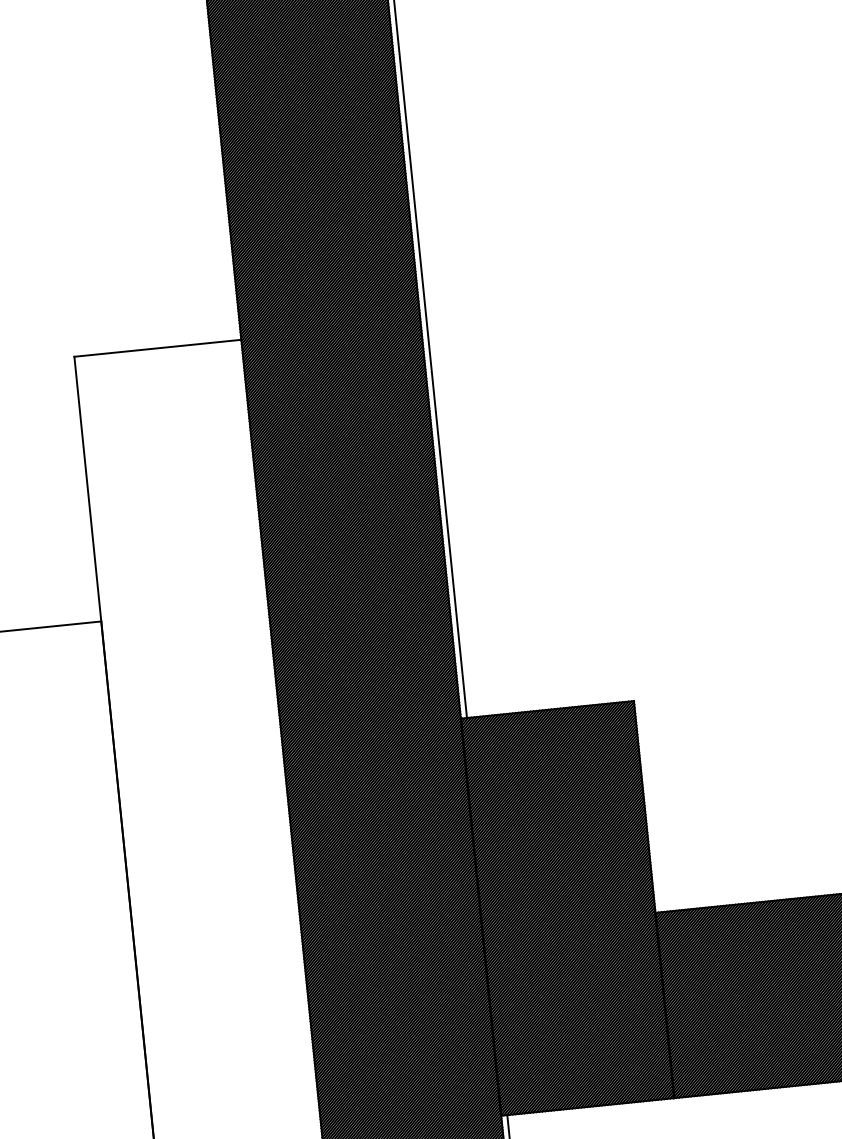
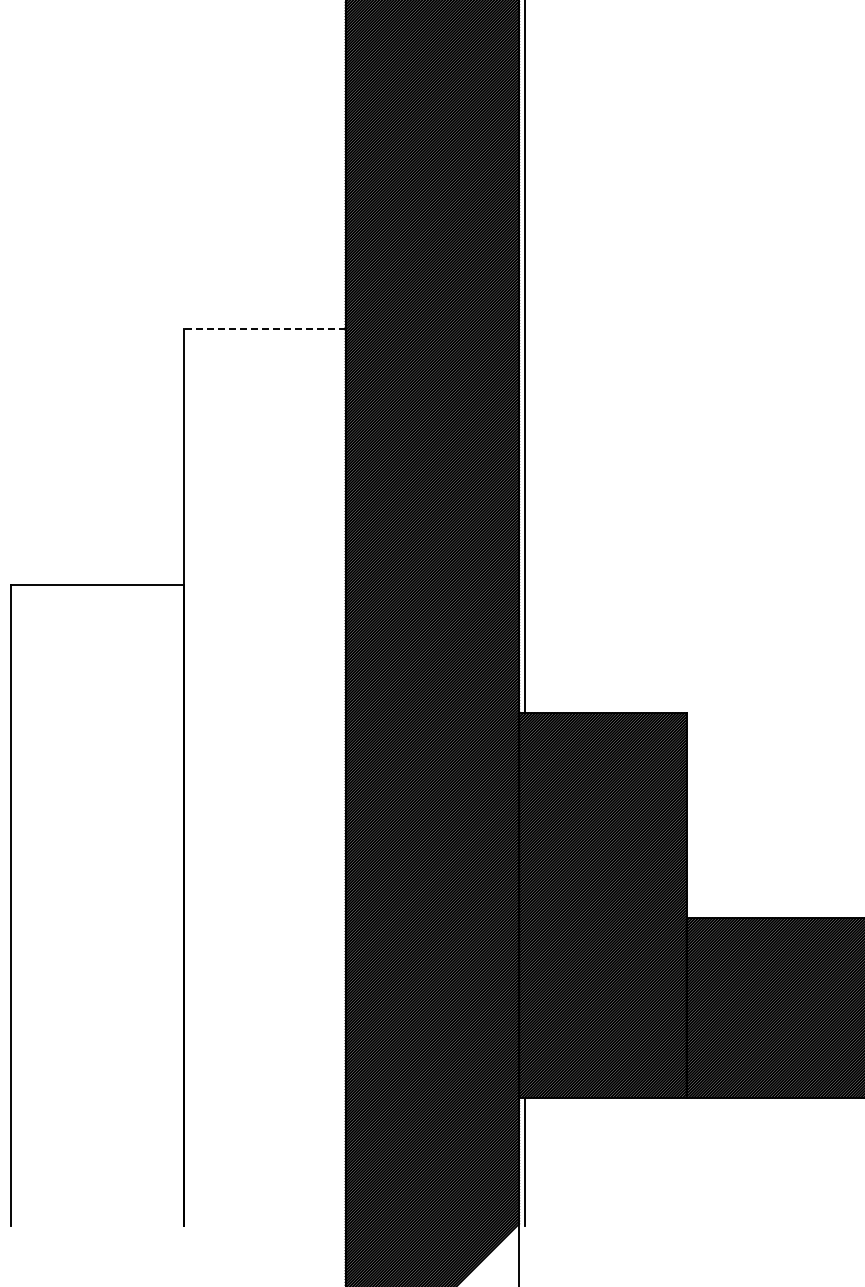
line: (157, 347) -> (264, 328), solid -> dashed

